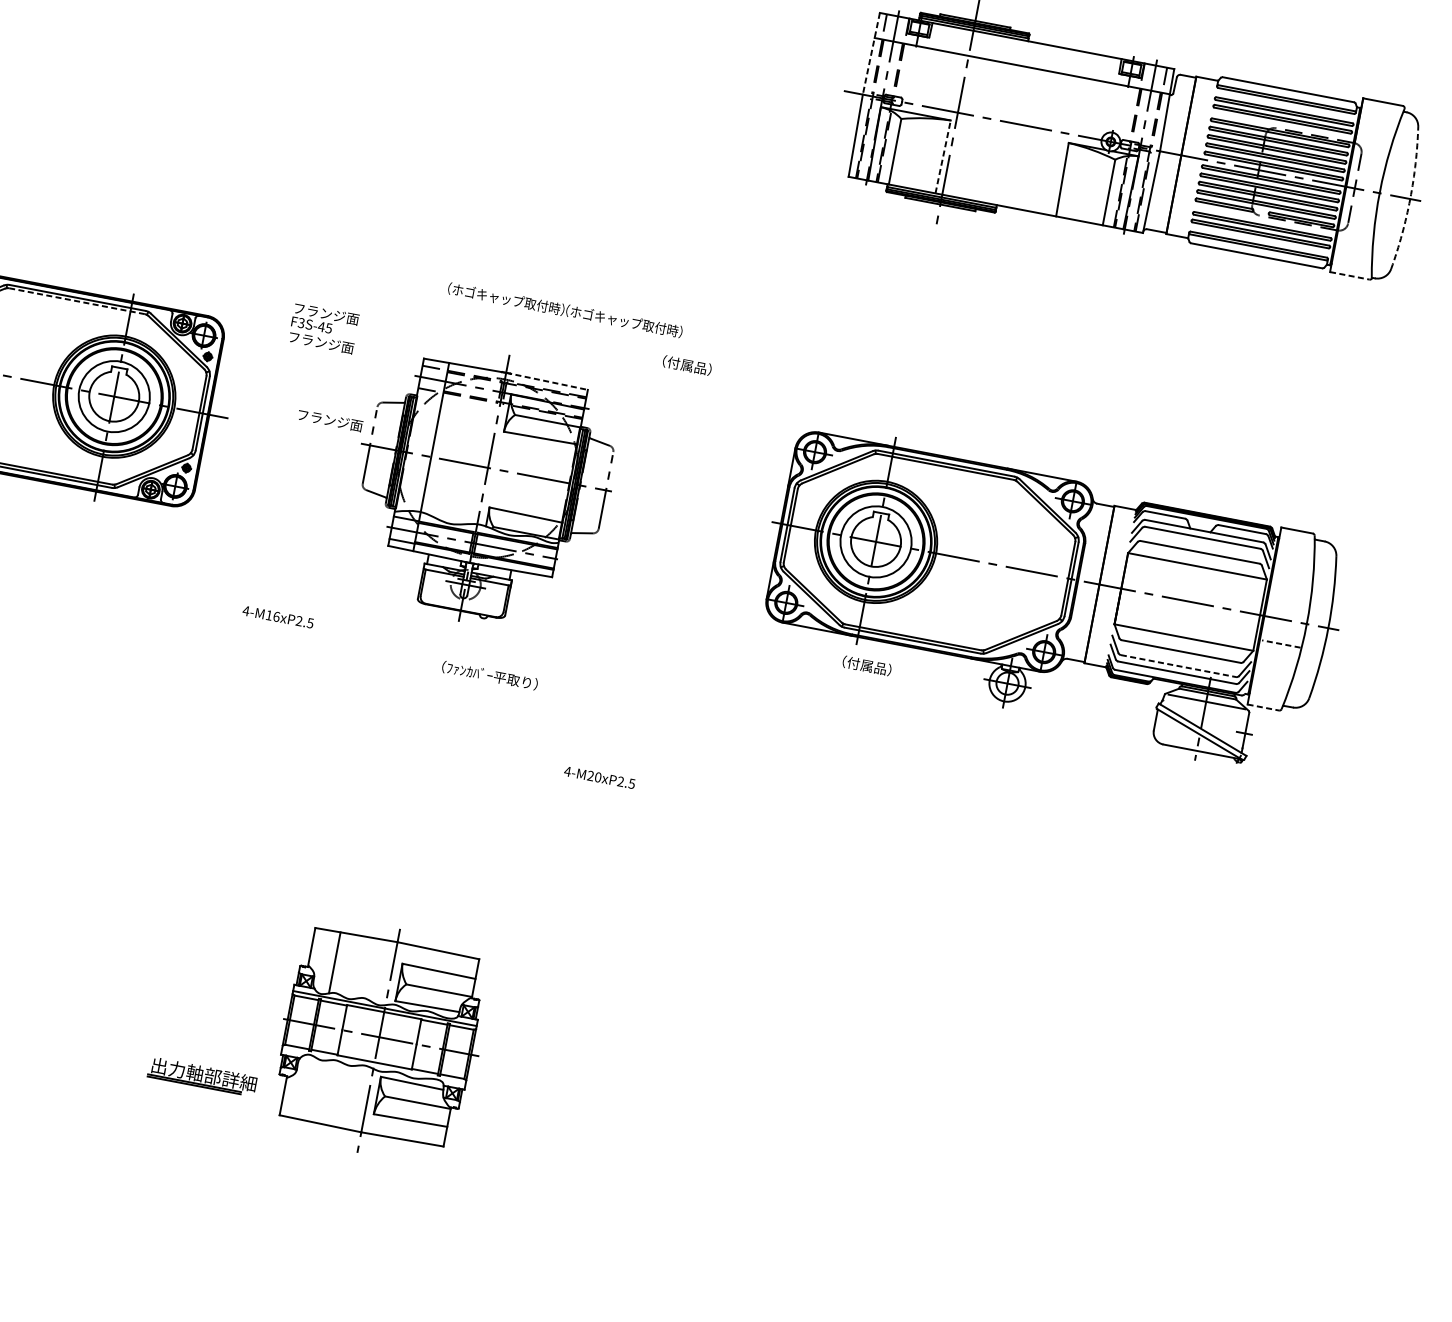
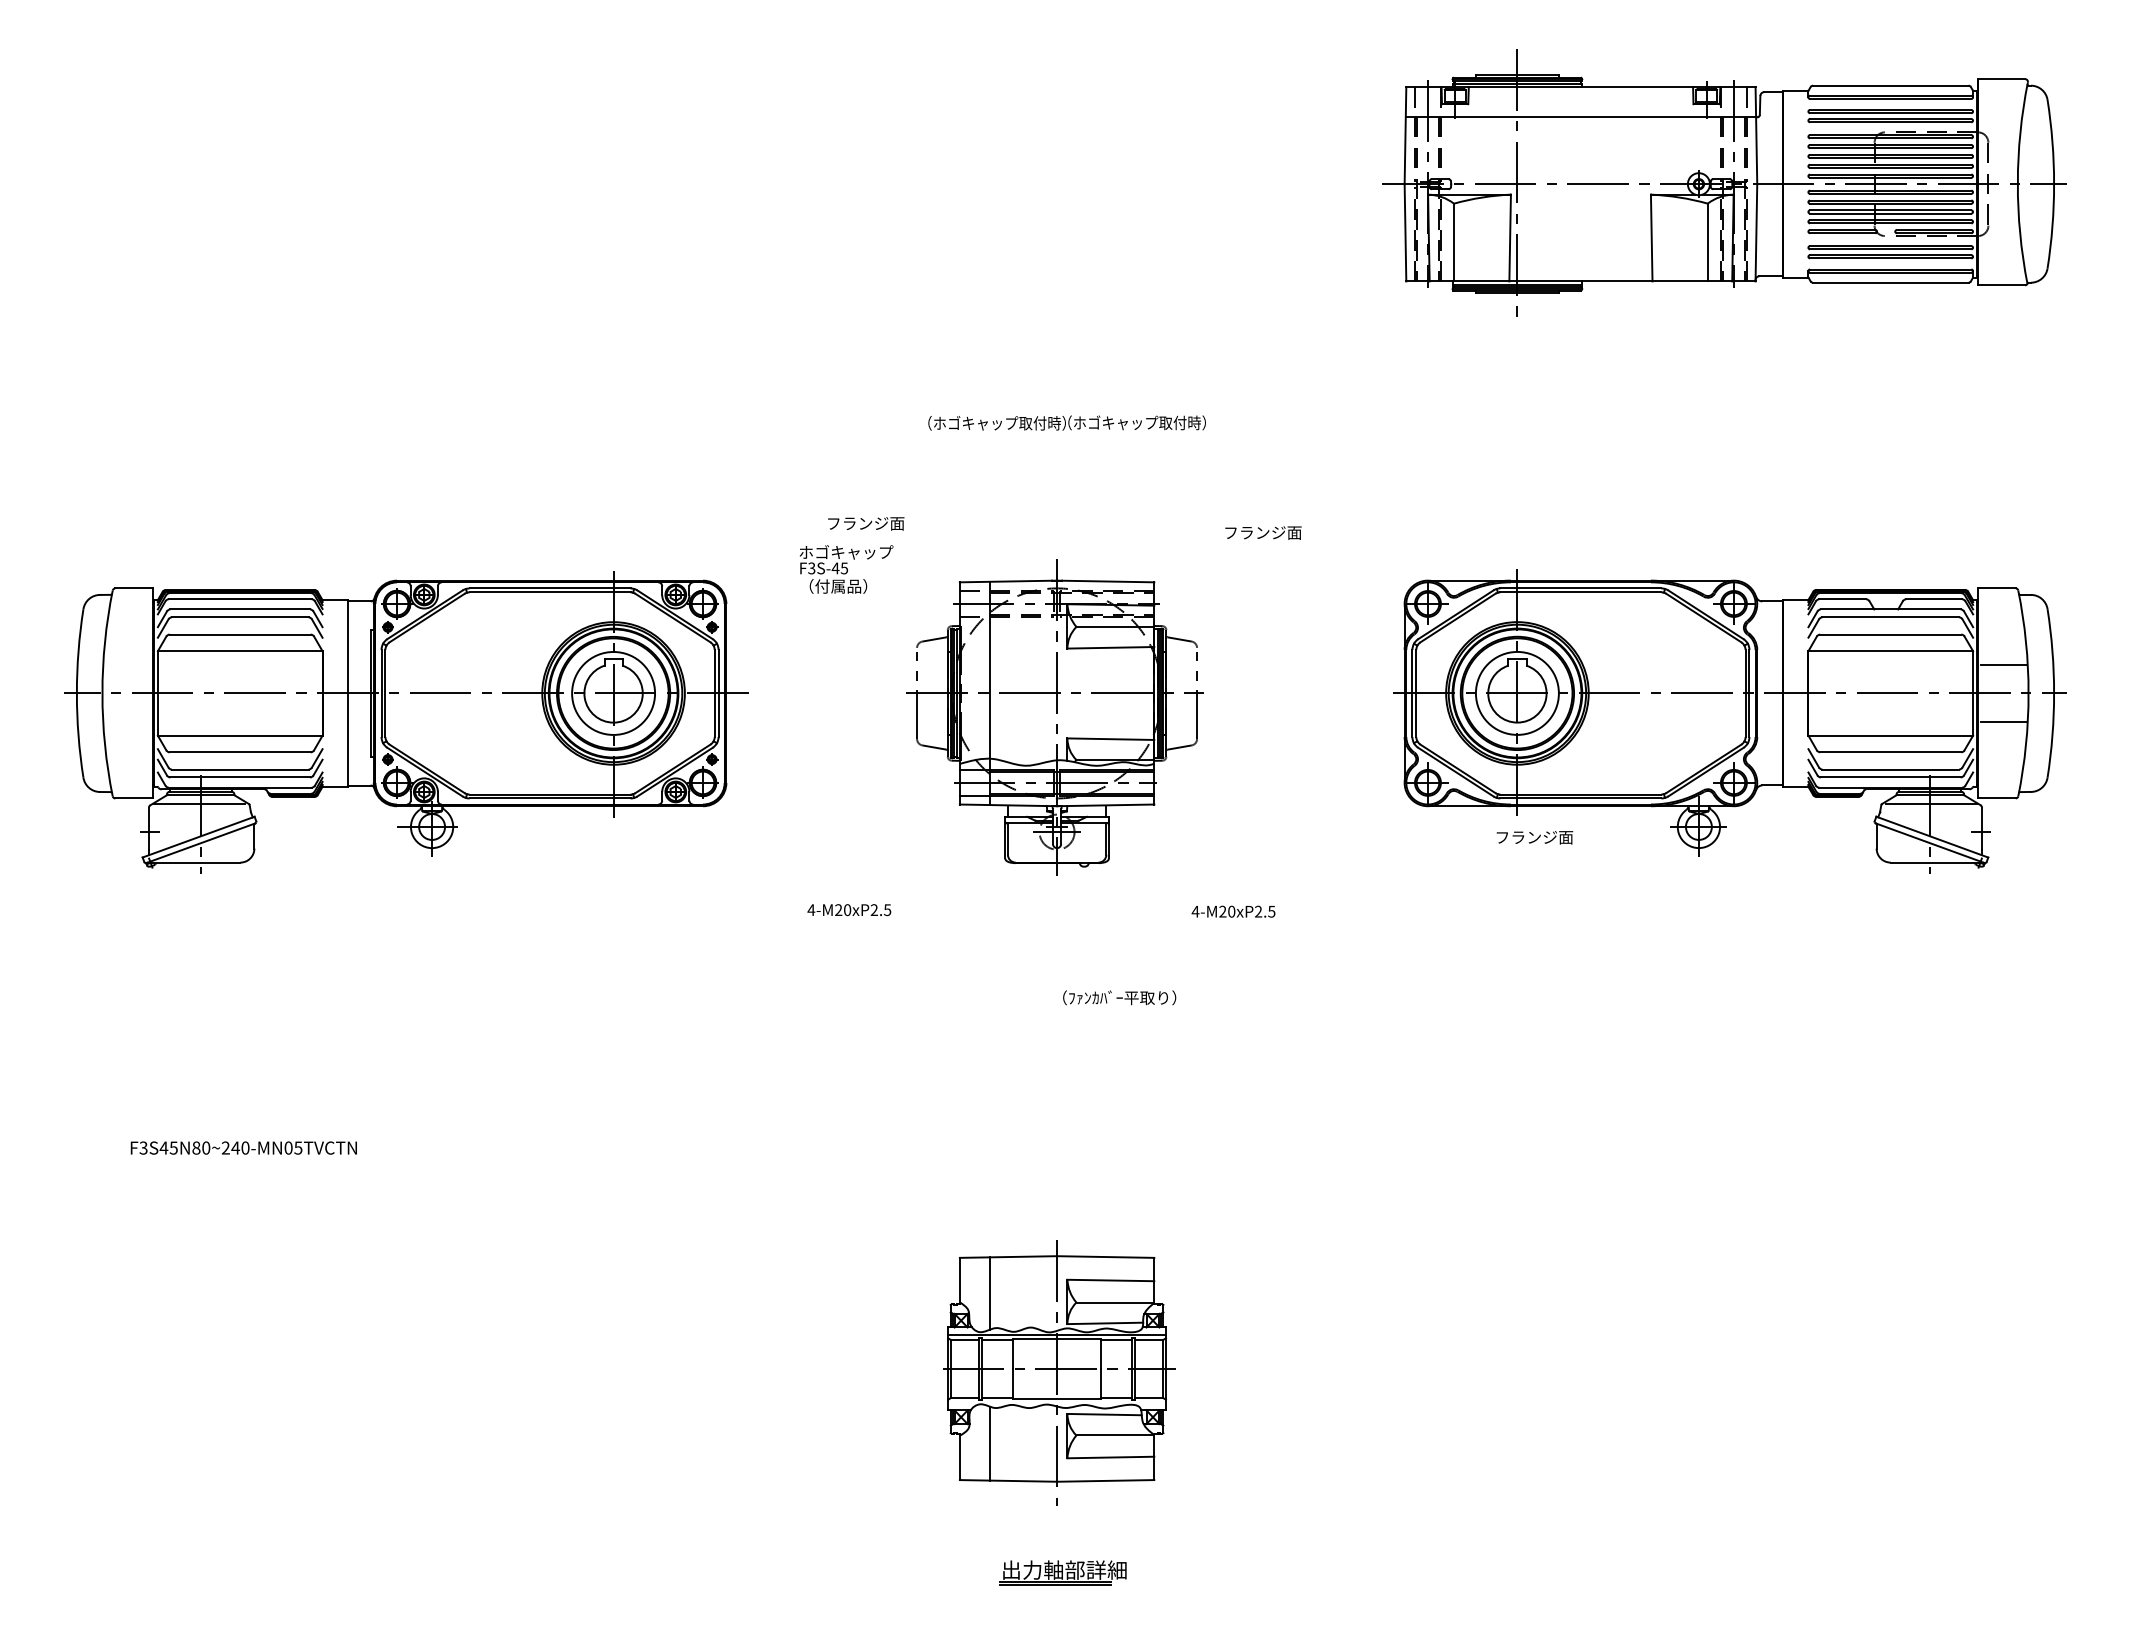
line: (871, 53) -> (1405, 135), dashed -> solid
line: (943, 156) -> (1510, 237), dashed -> solid
arc: (1410, 199) -> (2054, 184), dashed -> solid
line: (1350, 276) -> (2002, 285), dashed -> solid
line: (77, 301) -> (550, 592), dashed -> solid
text: (564, 309) -> (1066, 422), moved
text: (333, 315) -> (846, 552), フランジ面 -> ホゴキャップ
text: (321, 342) -> (839, 586), フランジ面 -> （付属品）
text: (687, 365) -> (1263, 532), （付属品） -> フランジ面
line: (546, 381) -> (1105, 581), dashed -> solid
text: (330, 420) -> (866, 523), moved
line: (1290, 596) -> (2003, 665), added
text: (273, 615) -> (843, 909), 4-M16xP2.5 -> 4-M20xP2.5
line: (1281, 643) -> (2003, 721), dashed -> solid
text: (867, 666) -> (1534, 837), （付属品） -> フランジ面
line: (1179, 666) -> (1891, 769), dashed -> solid
text: (489, 675) -> (1119, 997), moved
line: (1263, 707) -> (1997, 798), dashed -> solid
text: (599, 777) -> (1233, 911), moved
part: (202, 1076) -> (1062, 1572), moved
line: (310, 1089) -> (989, 1443), added

